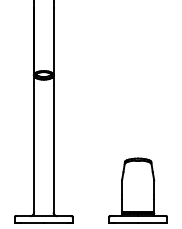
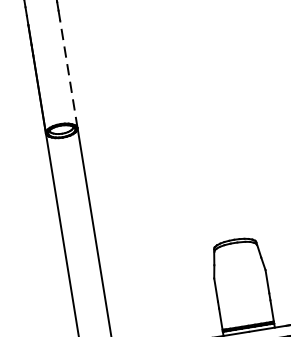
line: (53, 41) -> (68, 74), solid -> dashed

